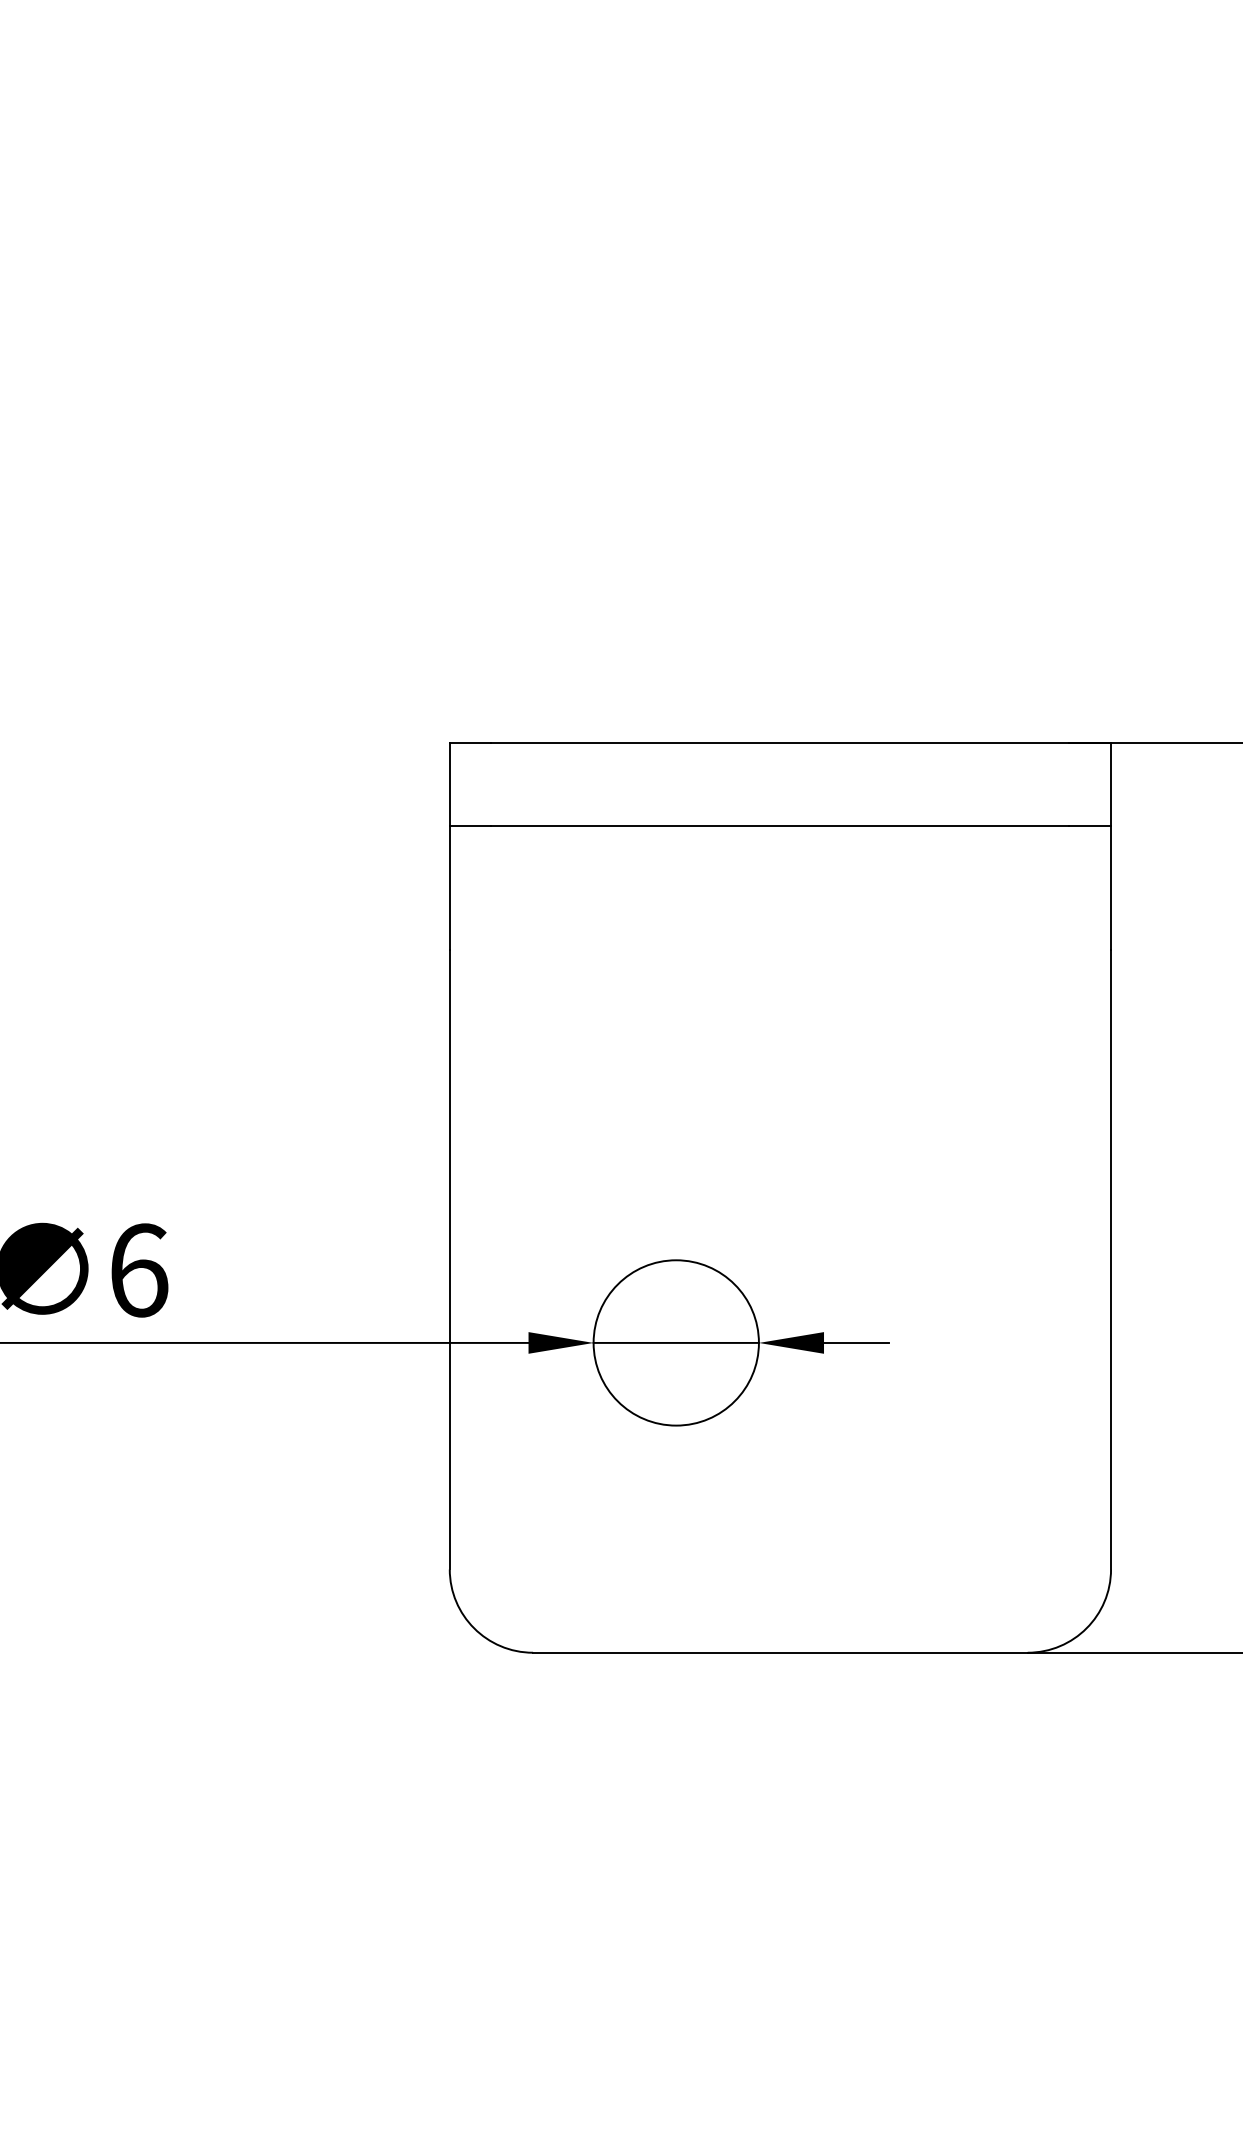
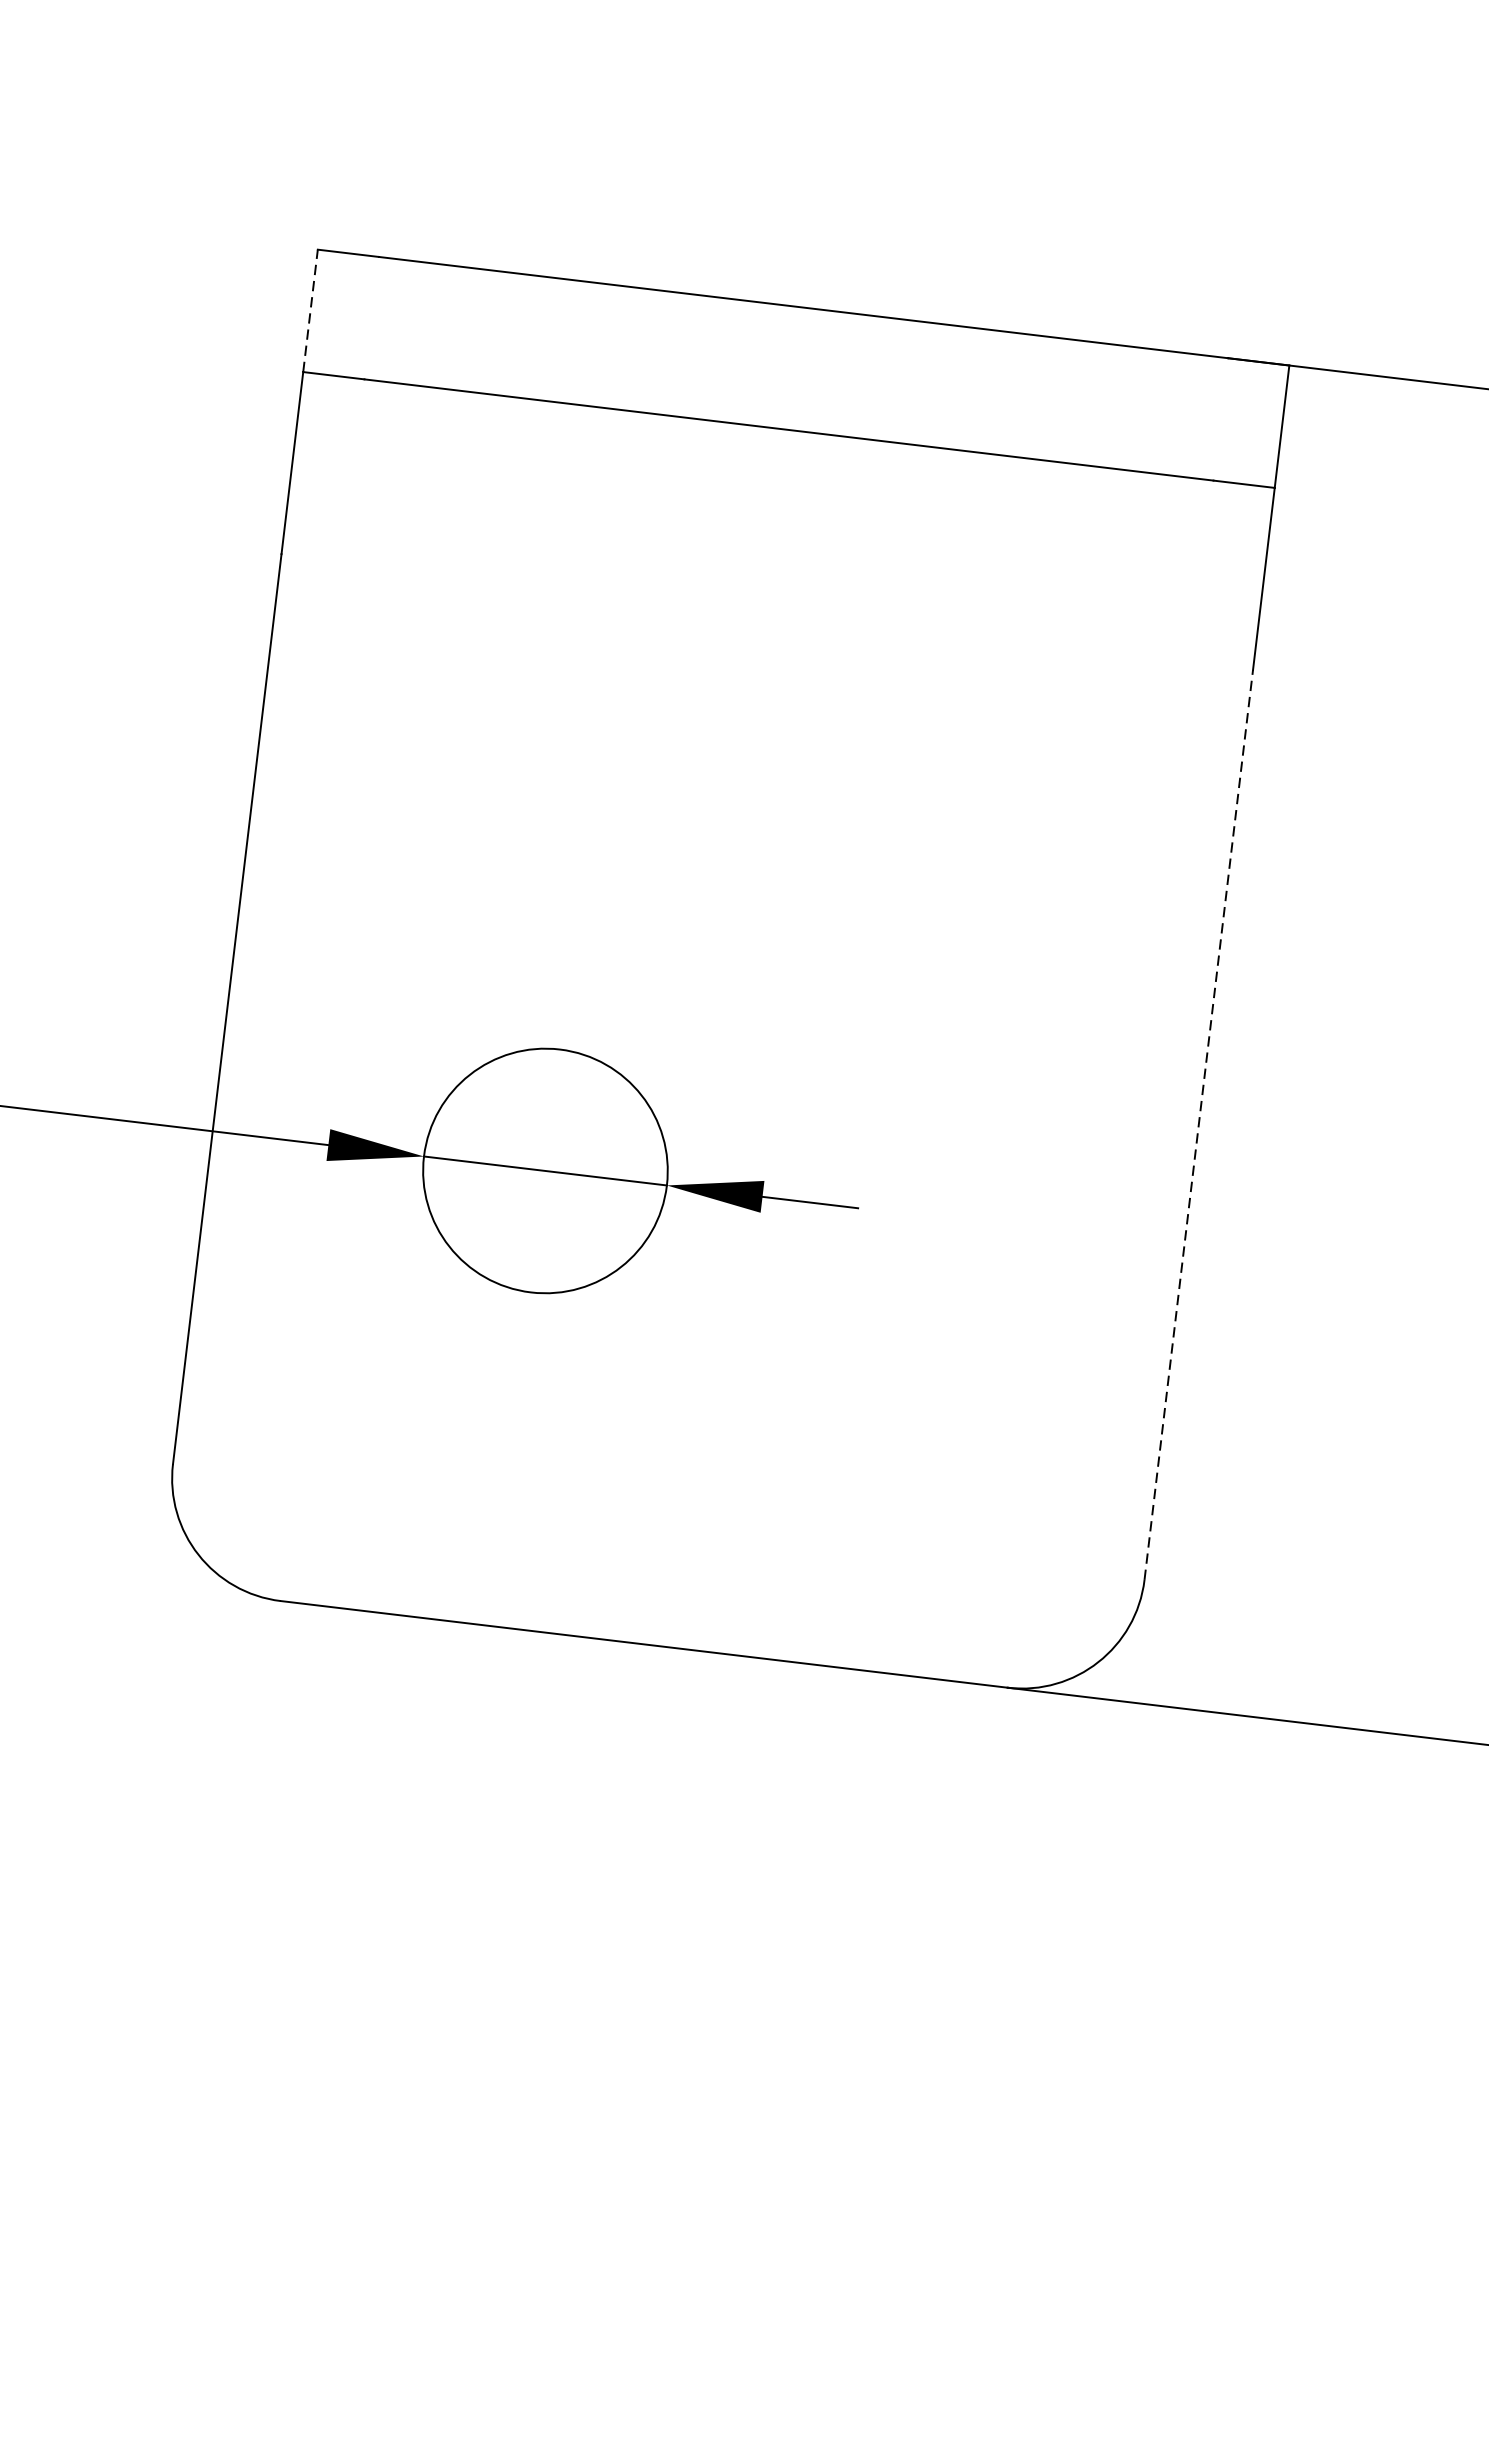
line: (449, 784) -> (310, 310), solid -> dashed
line: (1111, 1259) -> (1199, 1124), solid -> dashed

